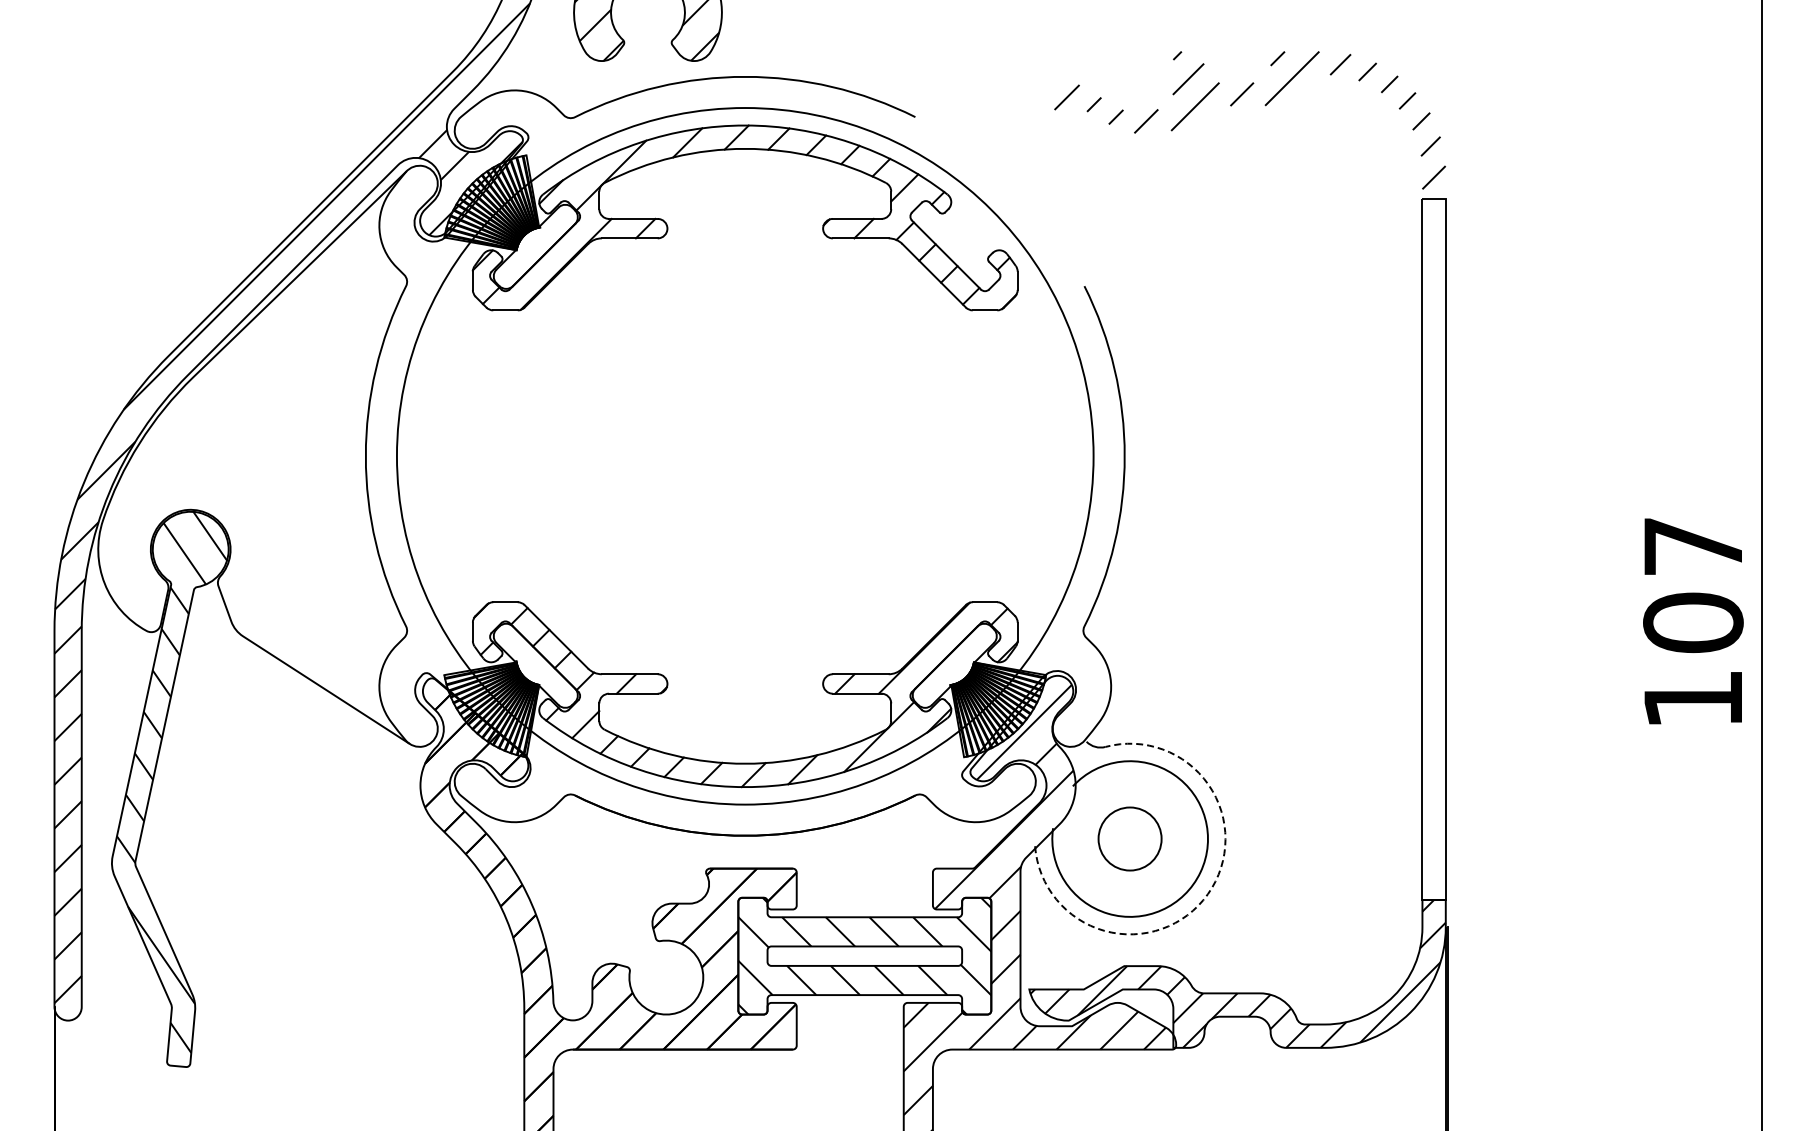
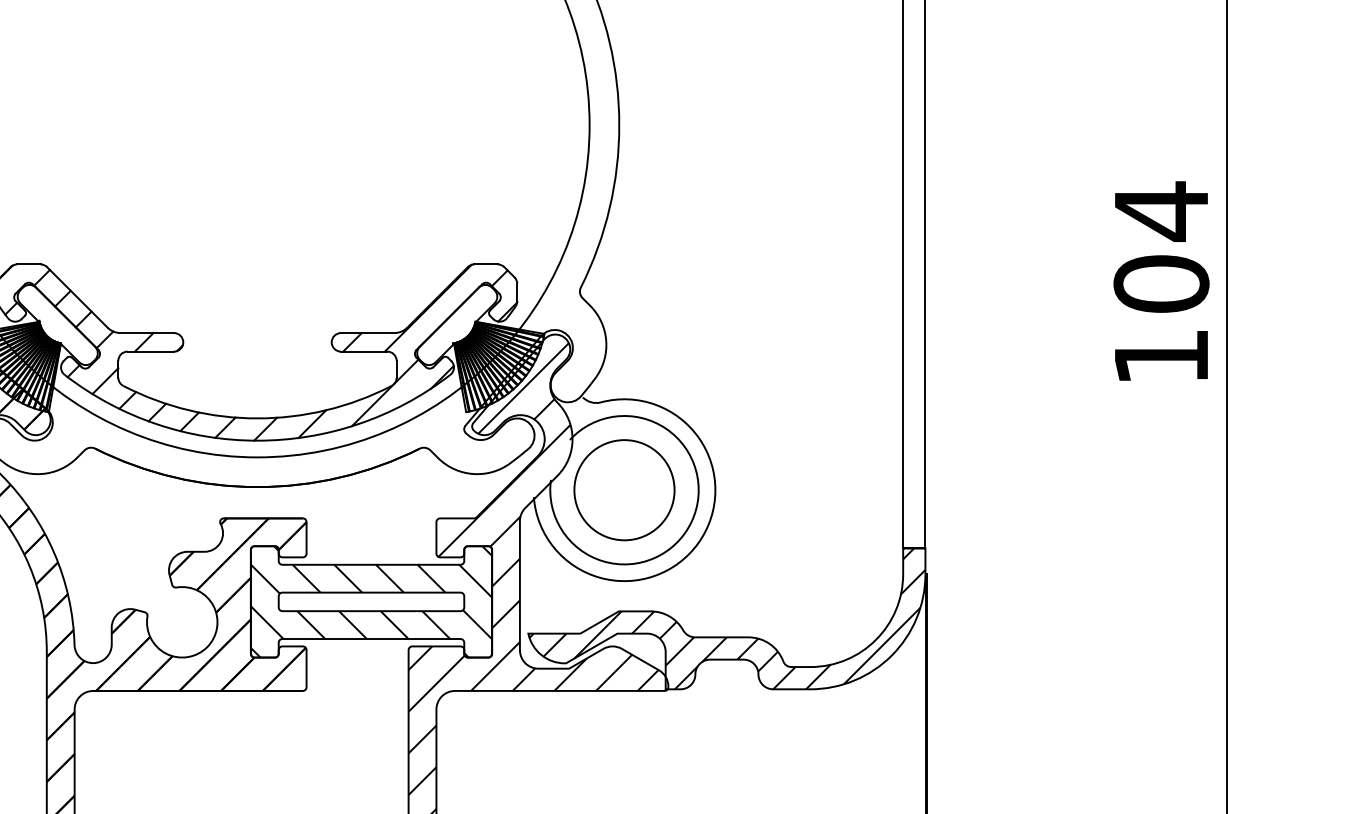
text: (1692, 546) -> (1160, 211), 107 -> 104
circle: (1129, 838) -> (623, 489), size x1.67
arc: (1207, 894) -> (698, 543), dashed -> solid

